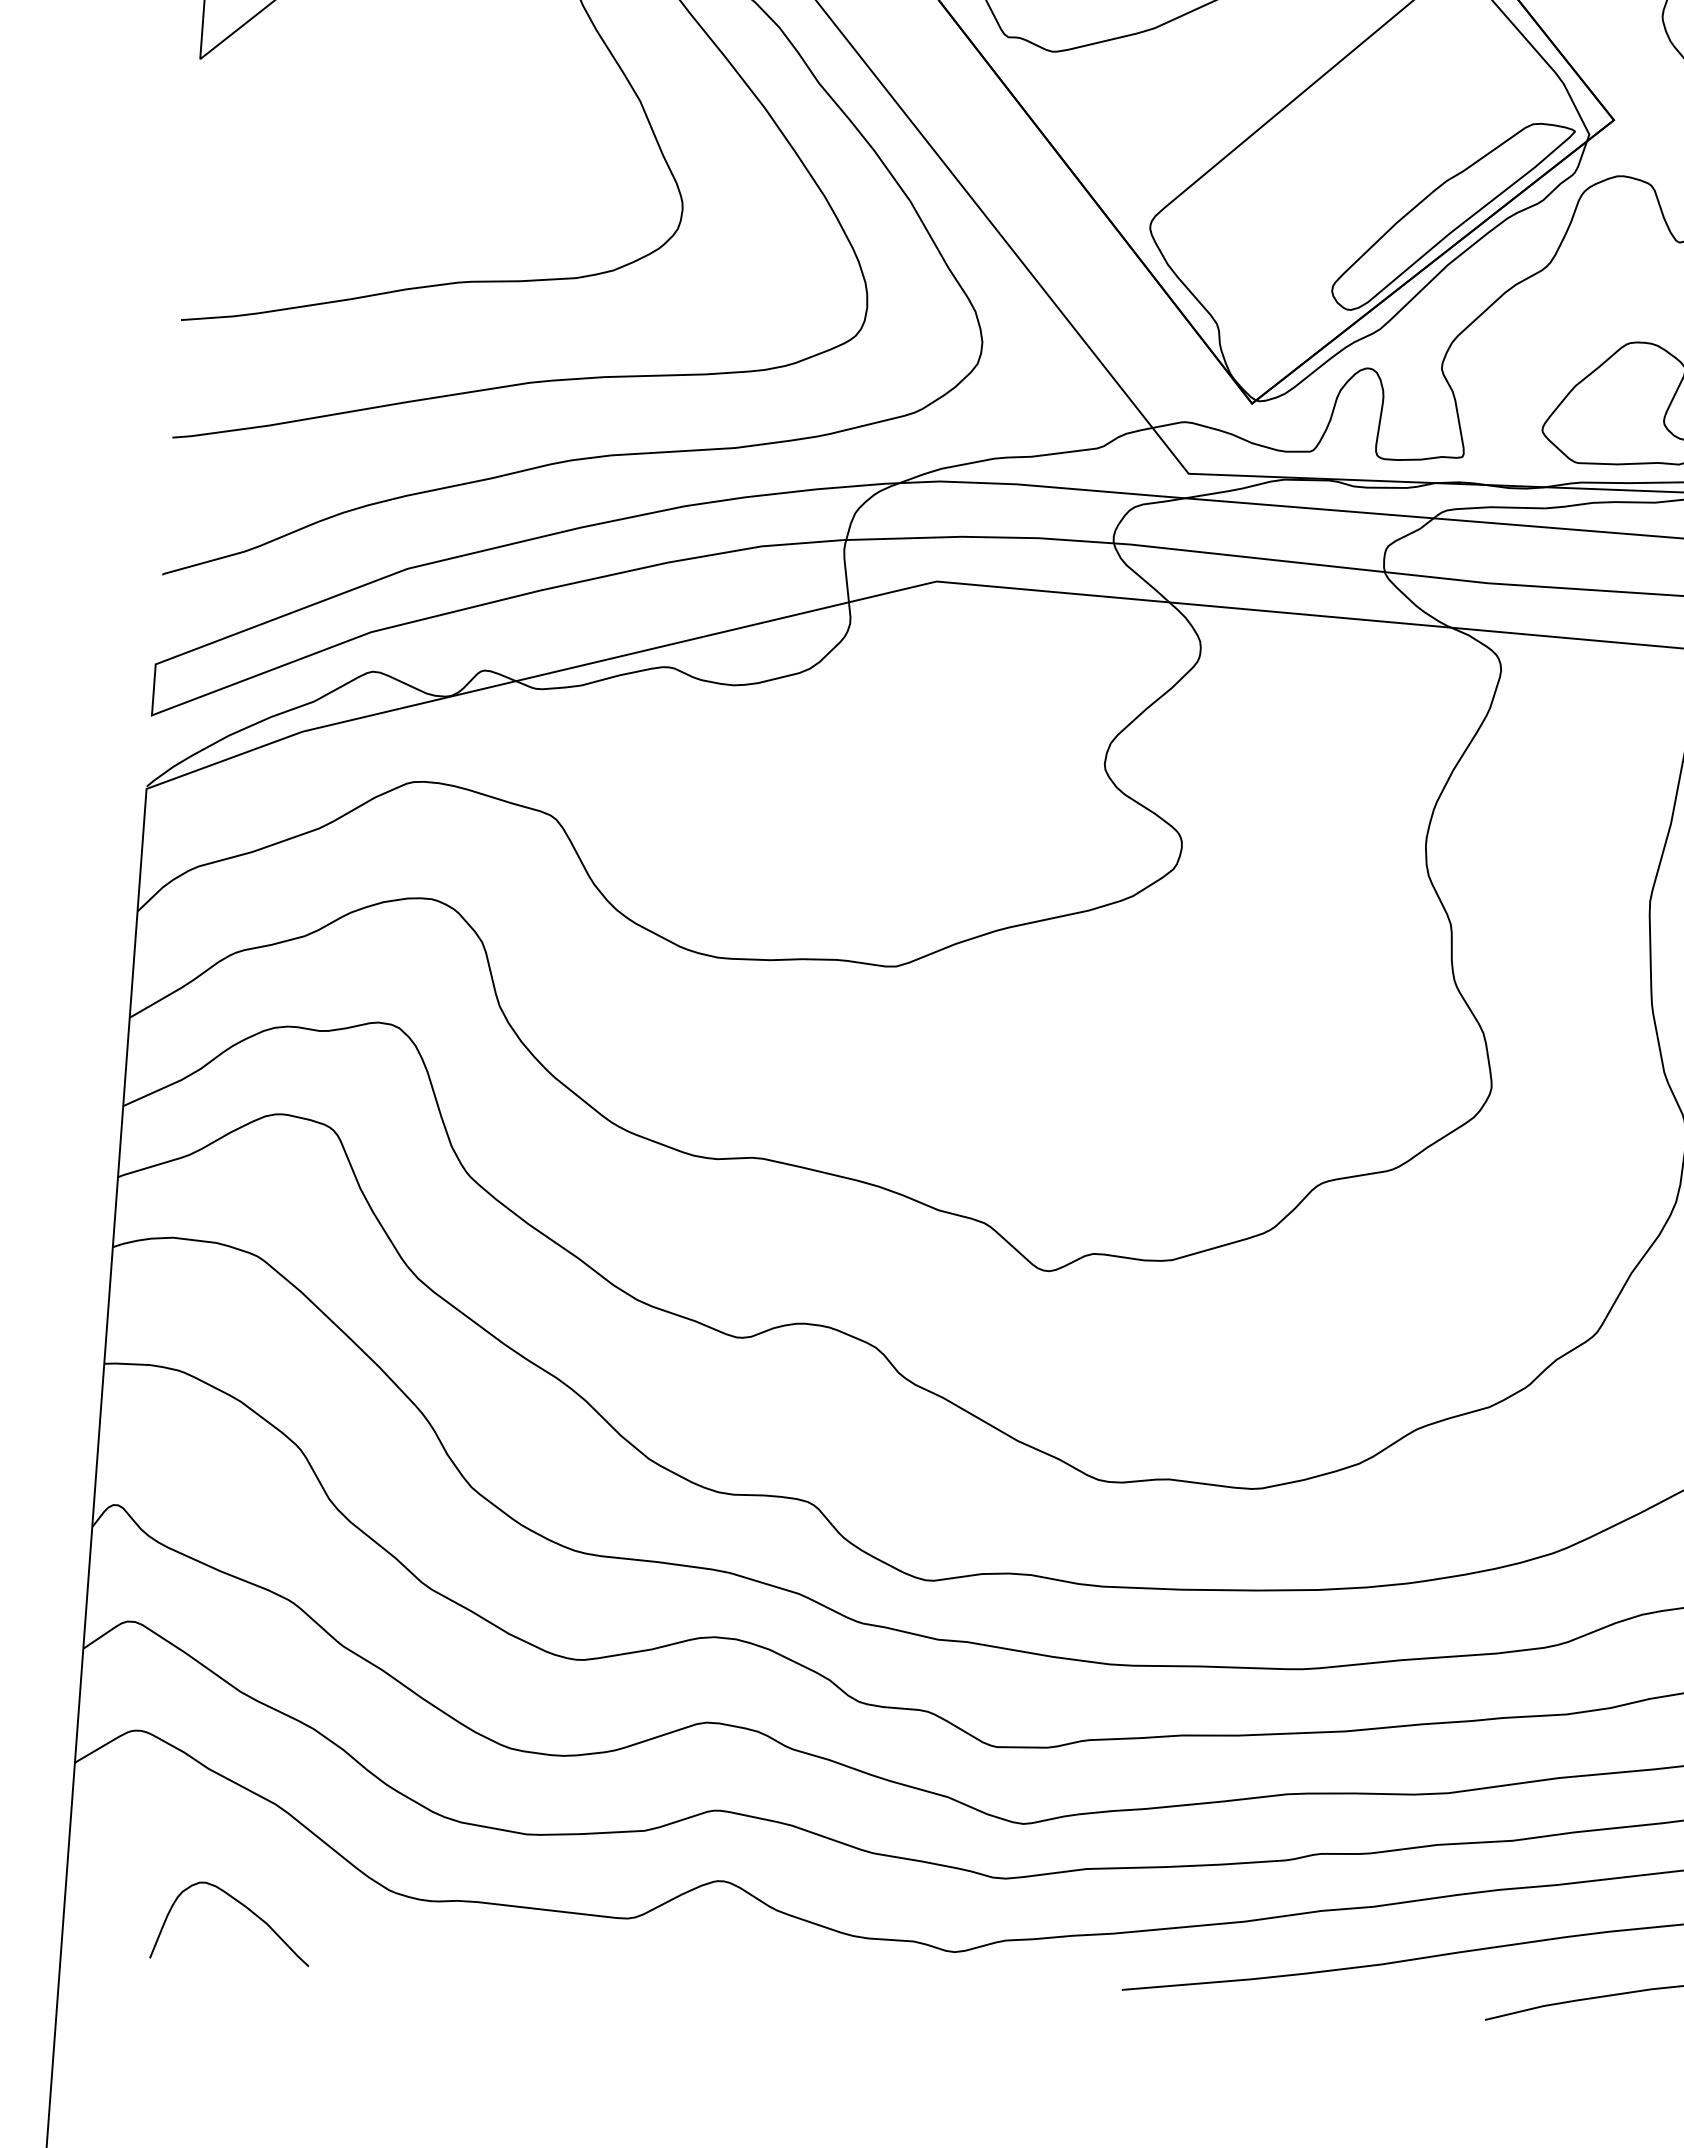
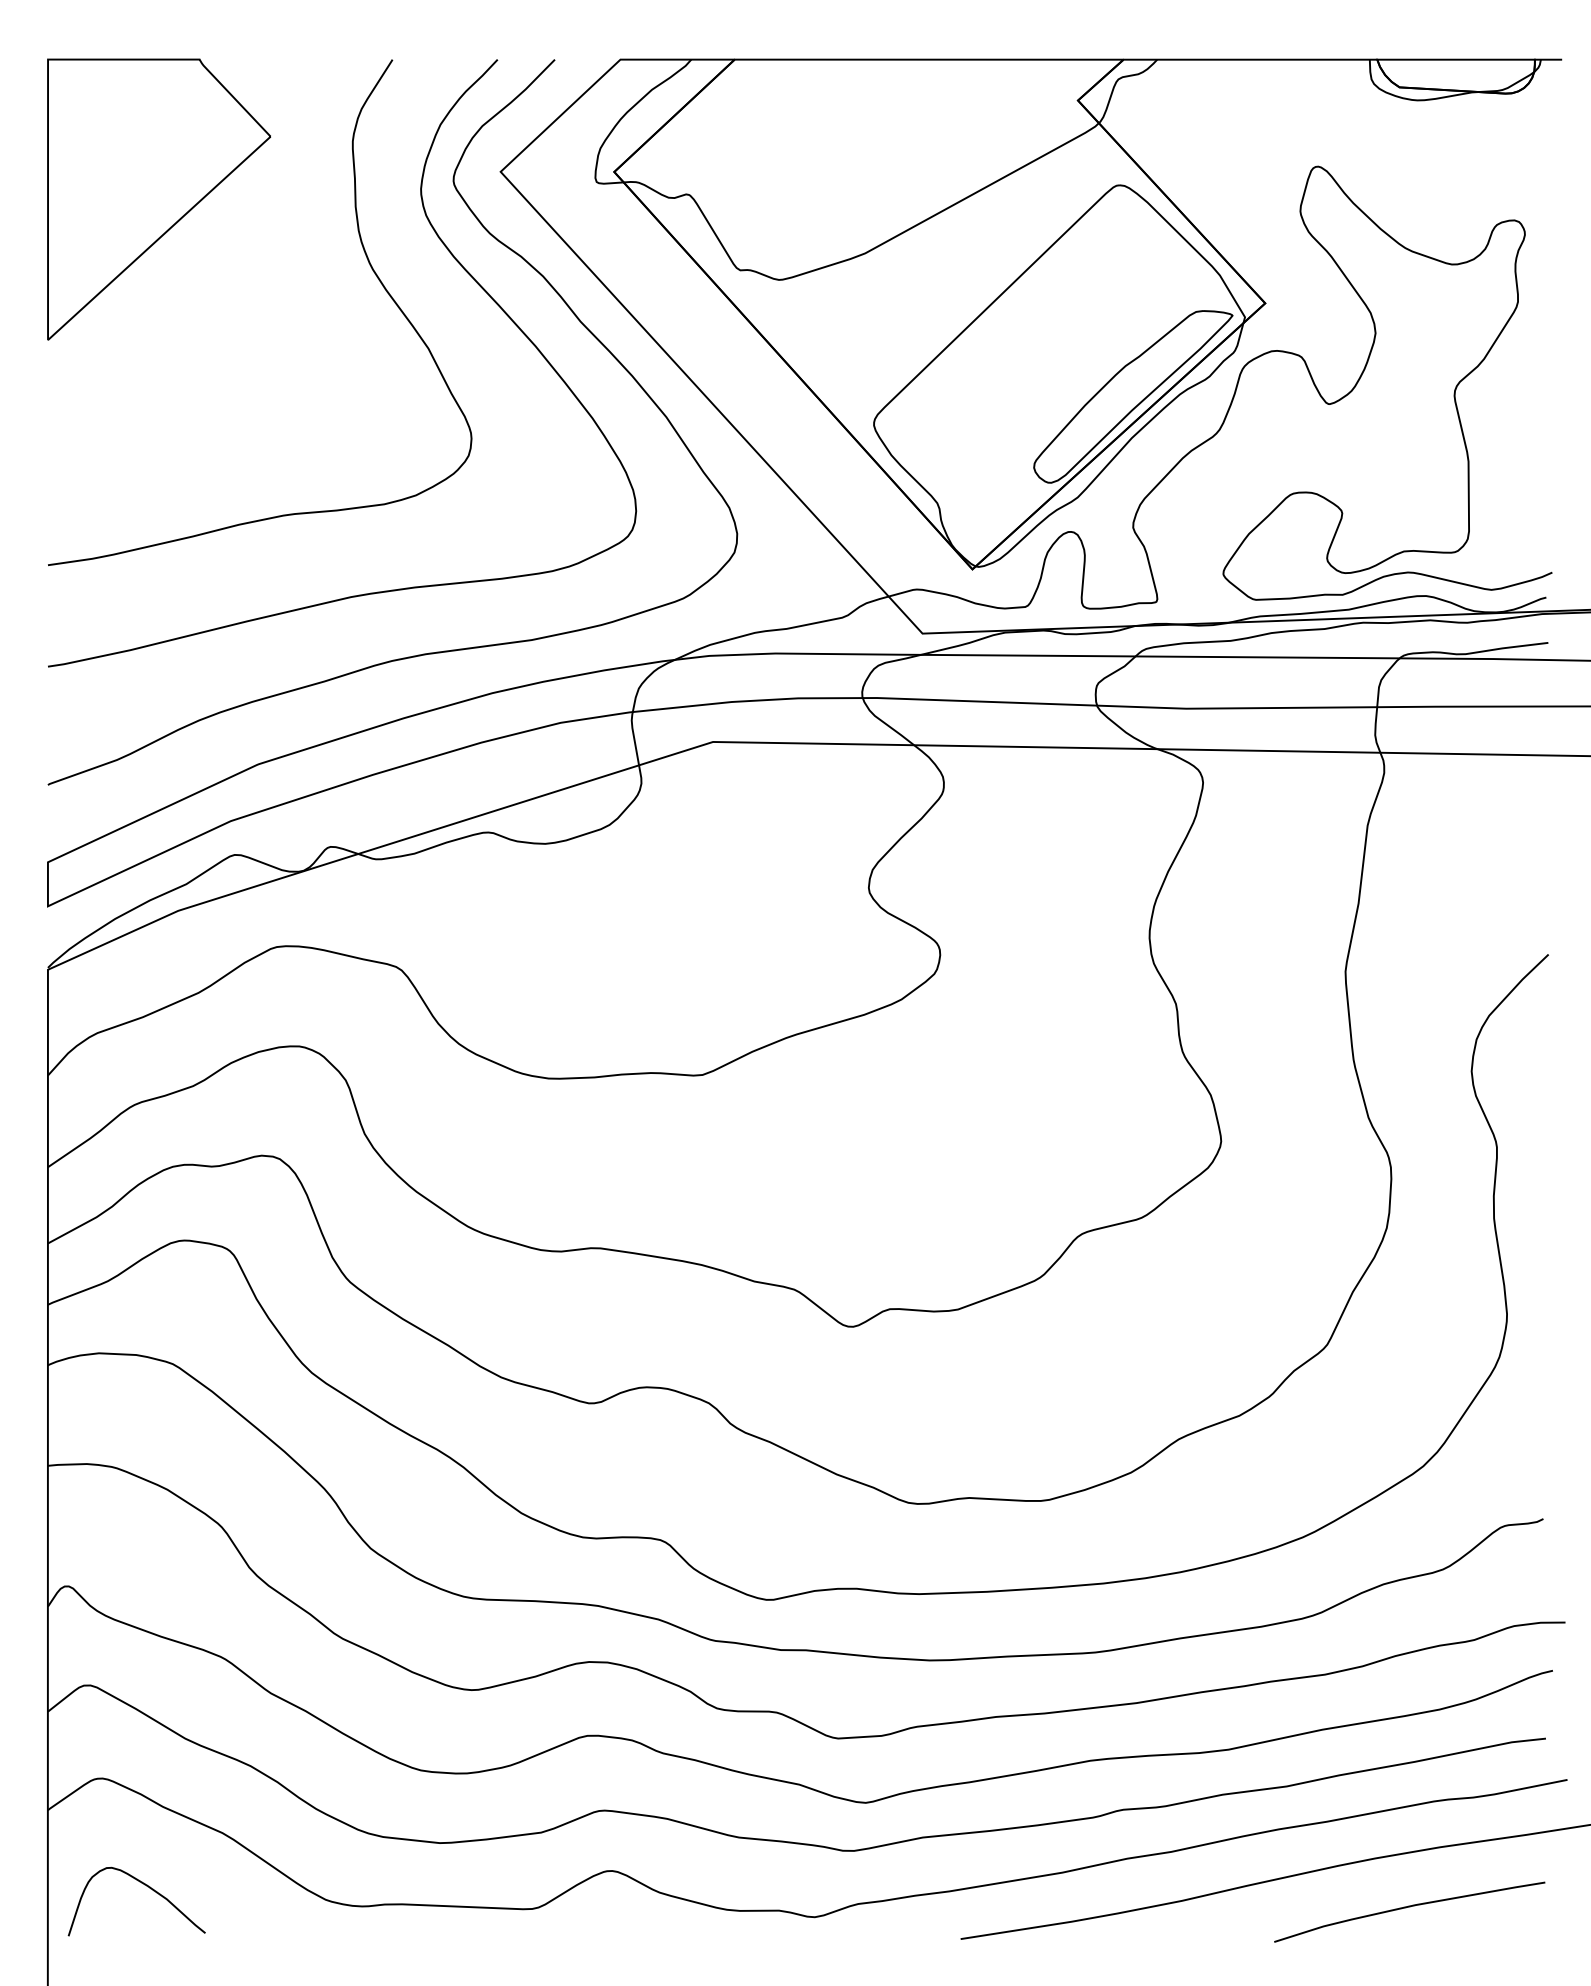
curve: (242, 1905) -> (144, 1885), moved

